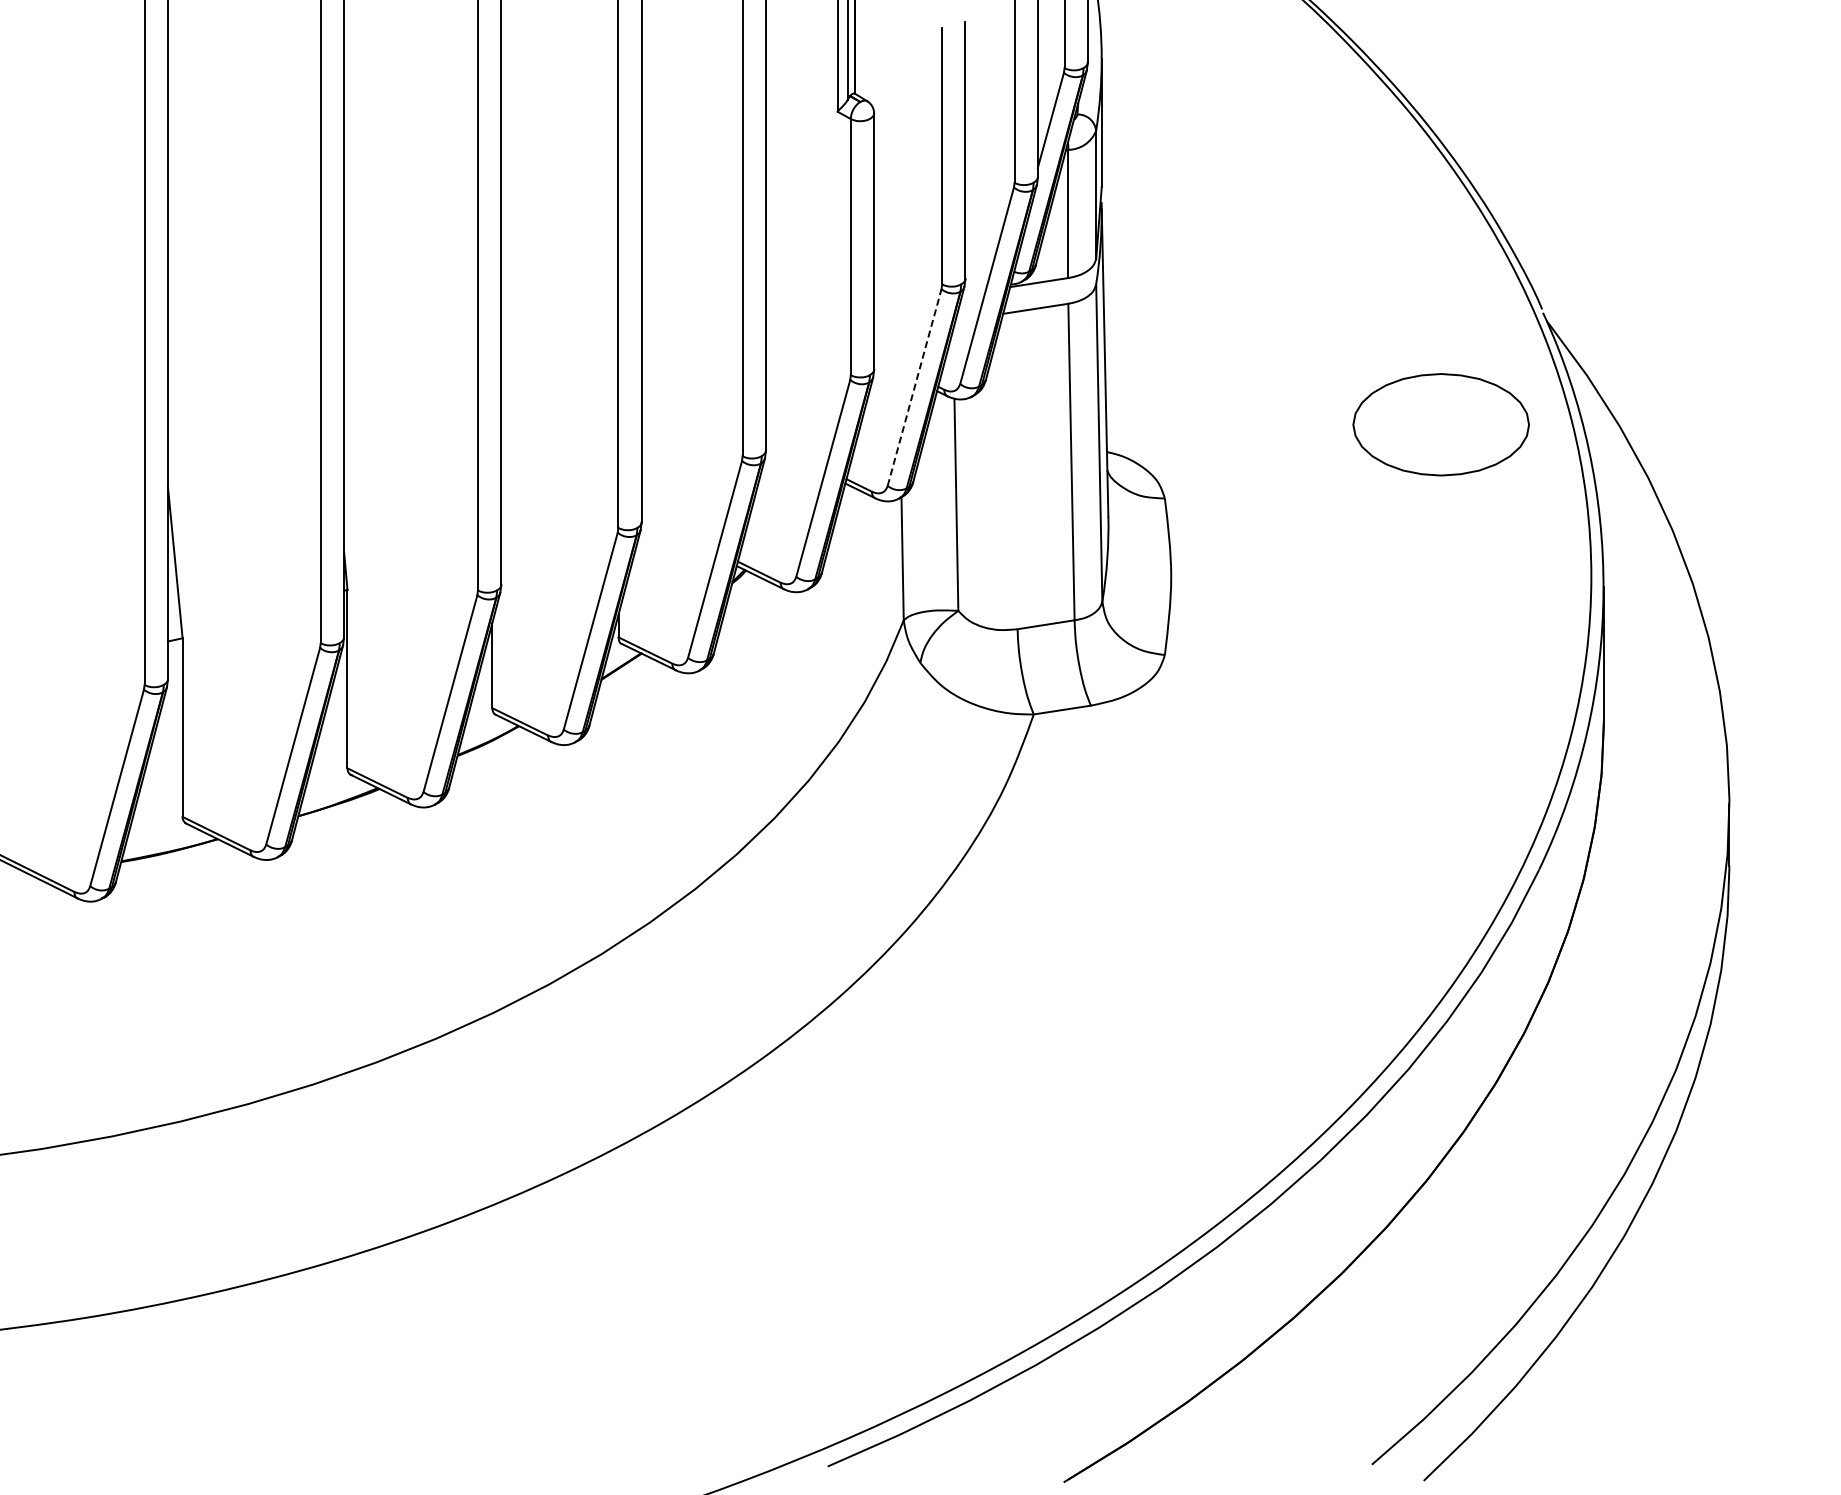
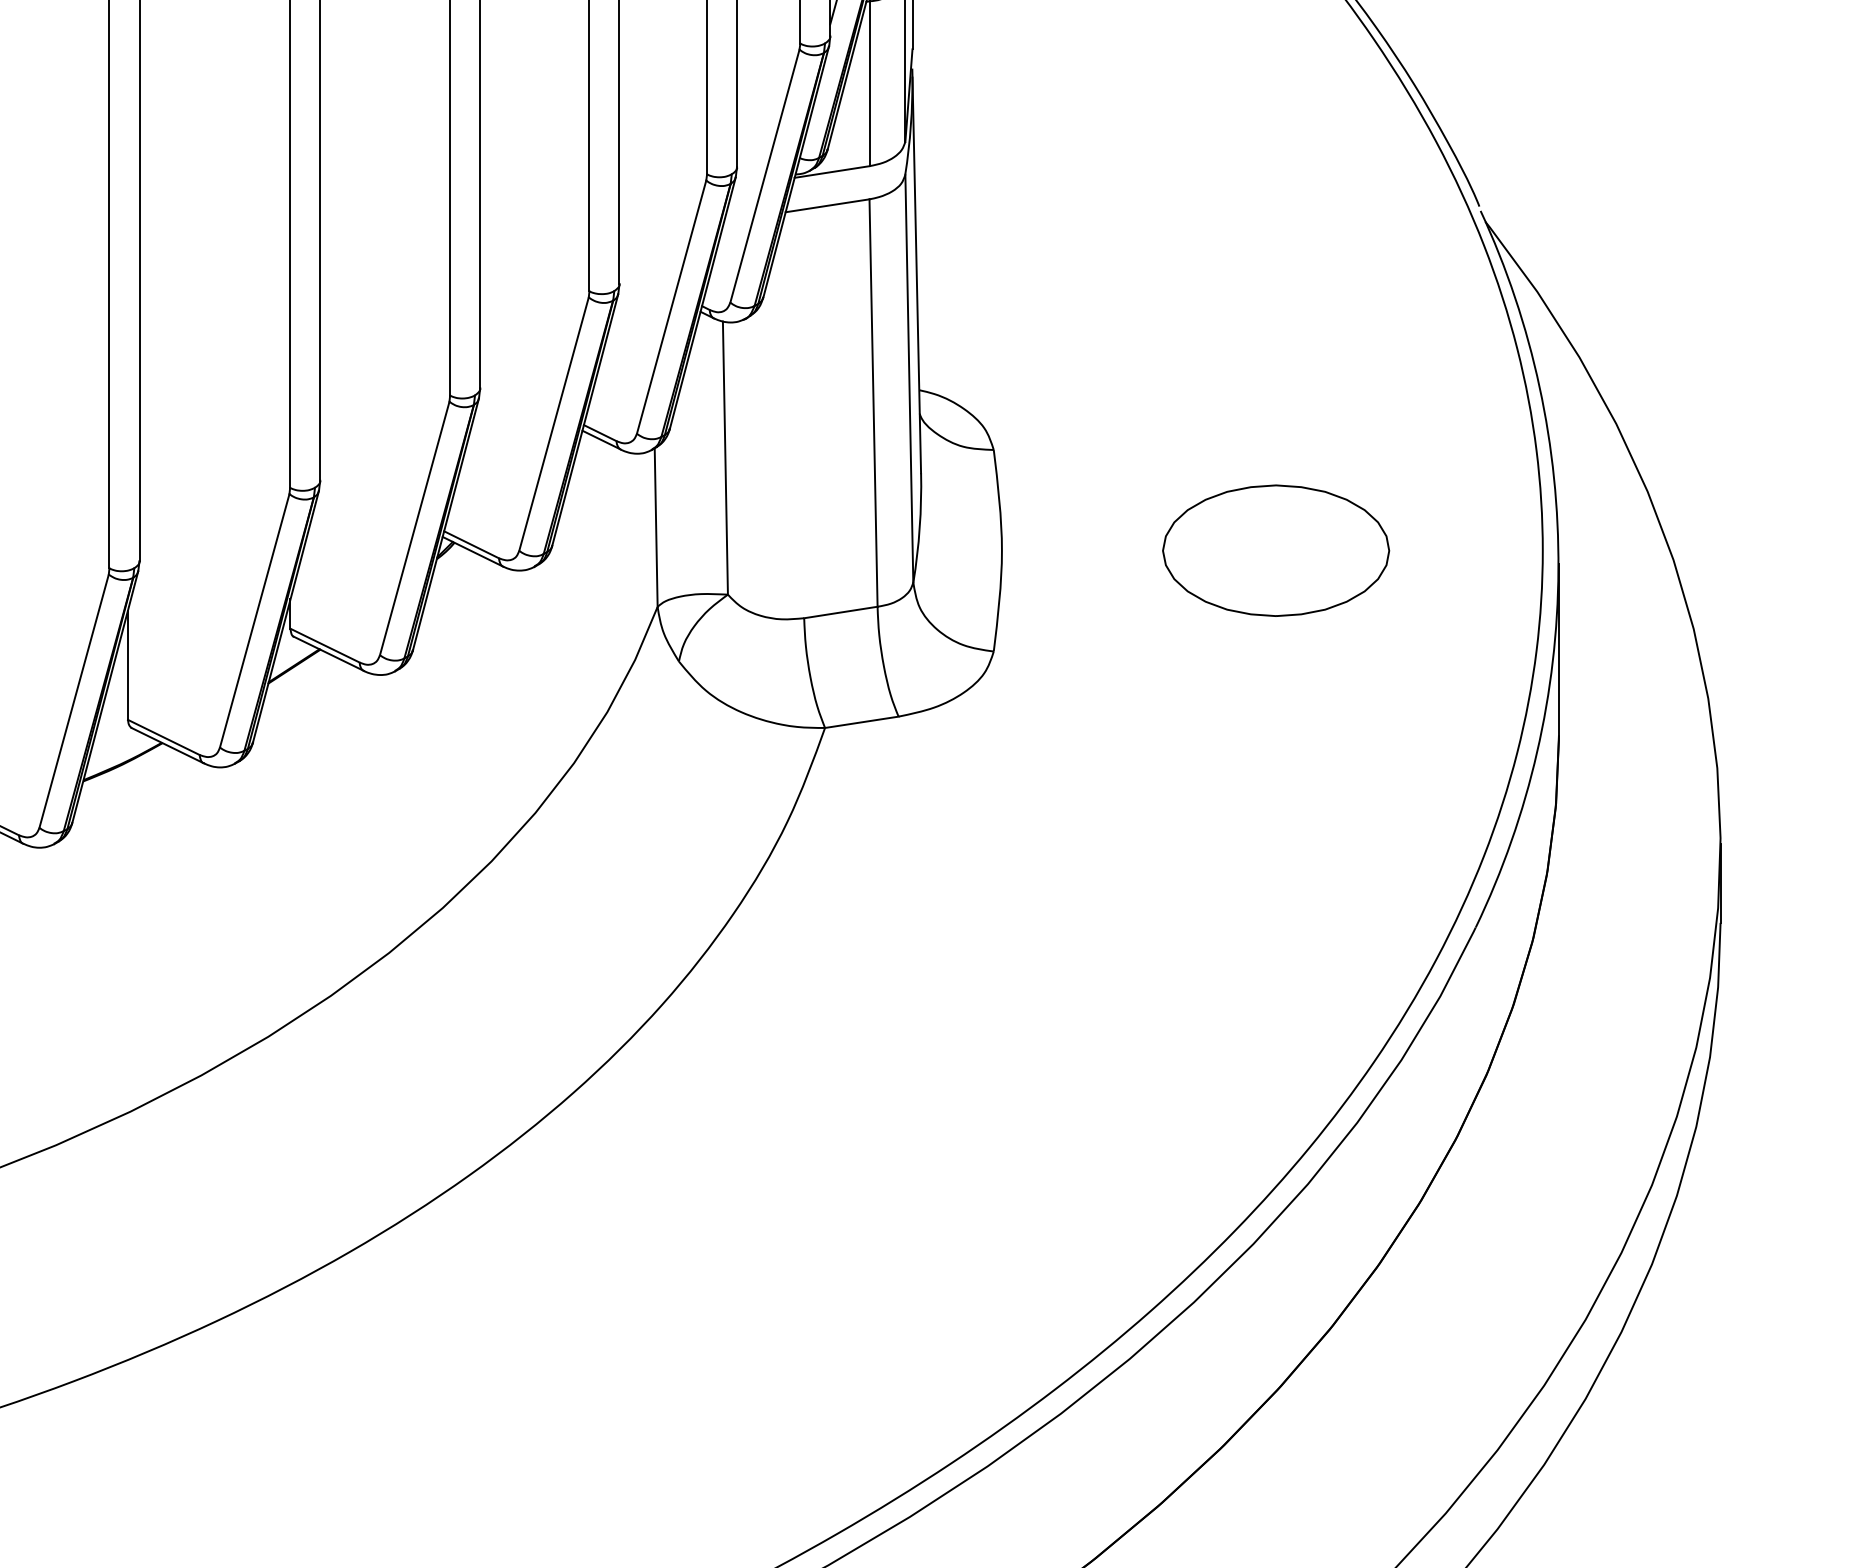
line: (914, 387) -> (671, 307), dashed -> solid
part: (1440, 424) -> (1275, 550), moved

